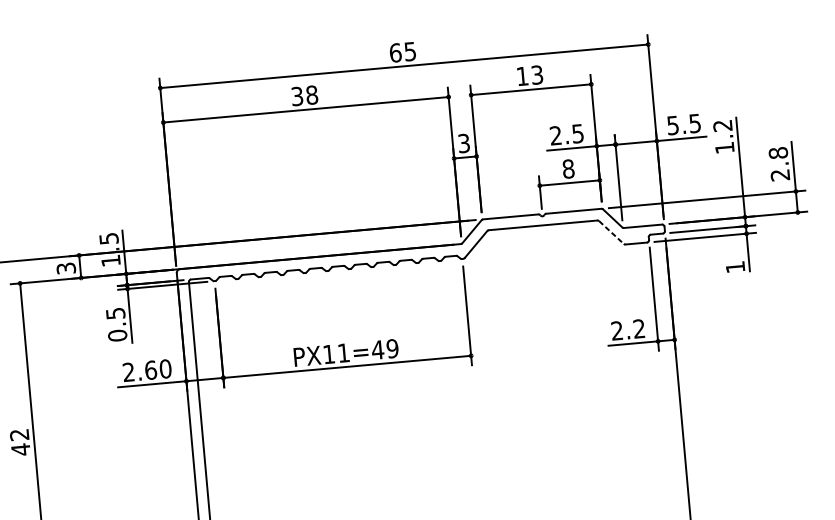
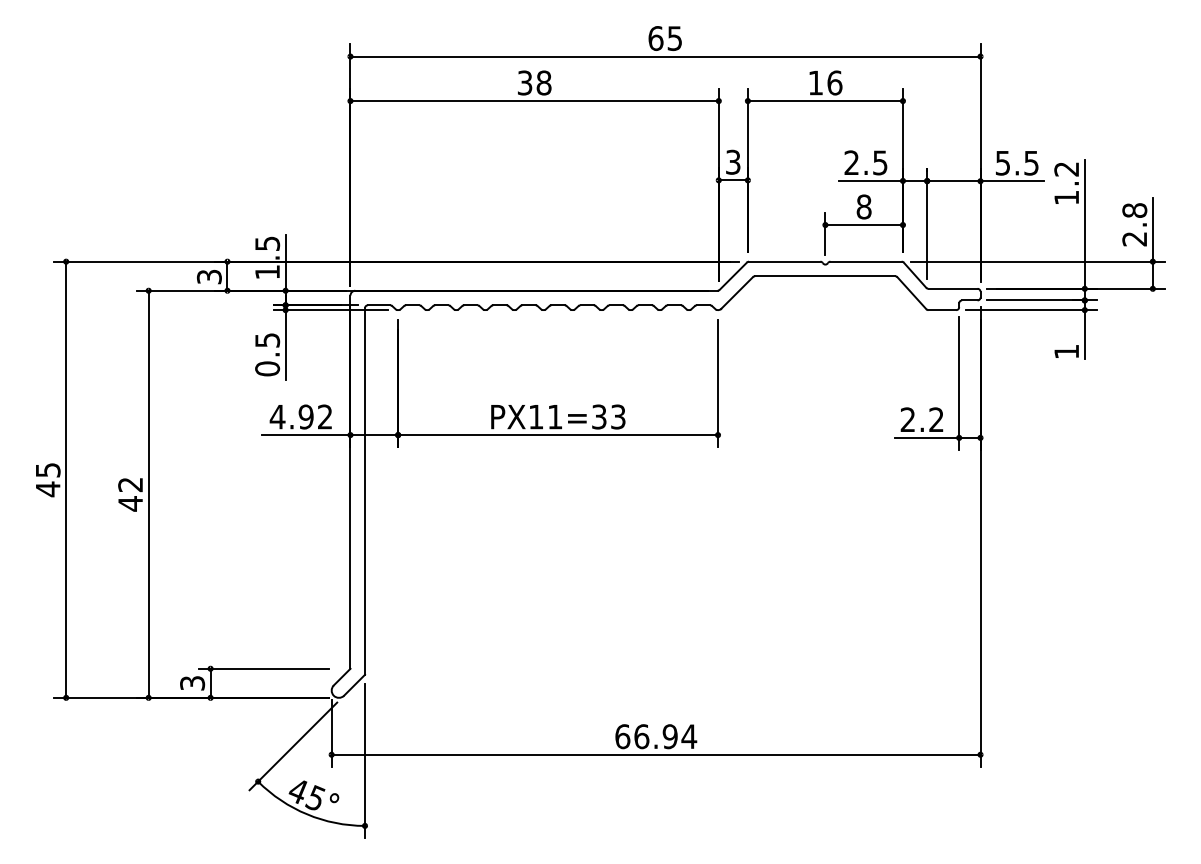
text: (536, 74) -> (834, 82), 13 -> 16
line: (611, 232) -> (911, 293), dashed -> solid
text: (385, 349) -> (608, 416), PX11=49 -> PX11=33
text: (146, 370) -> (300, 416), 2.60 -> 4.92

